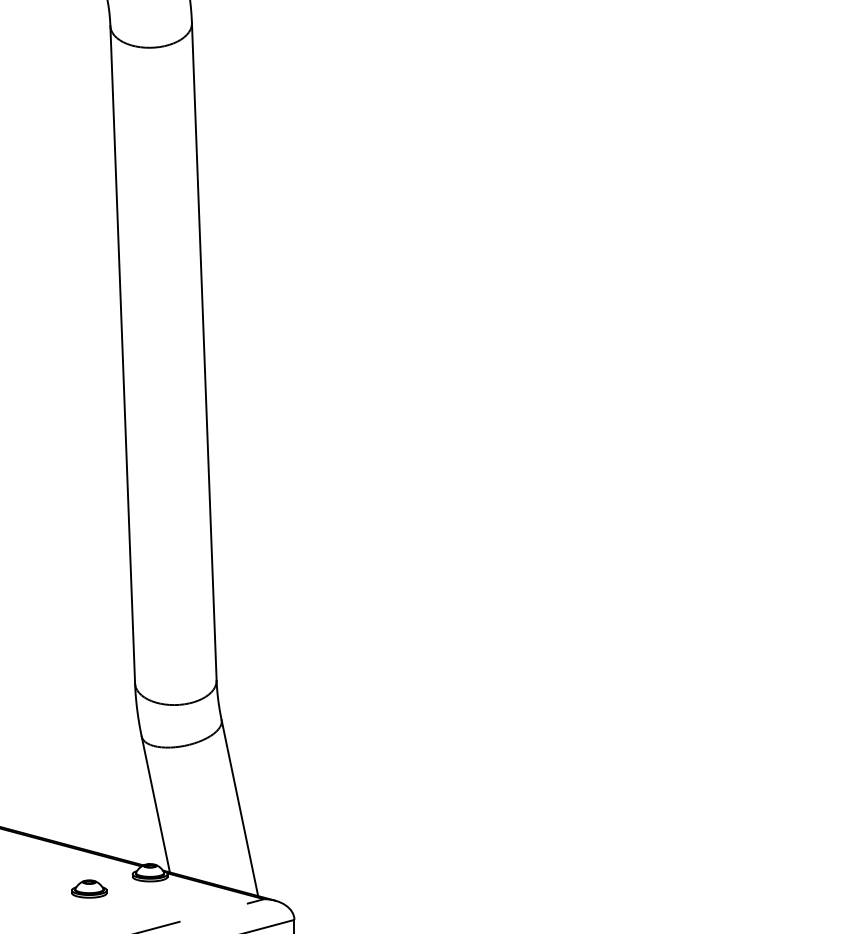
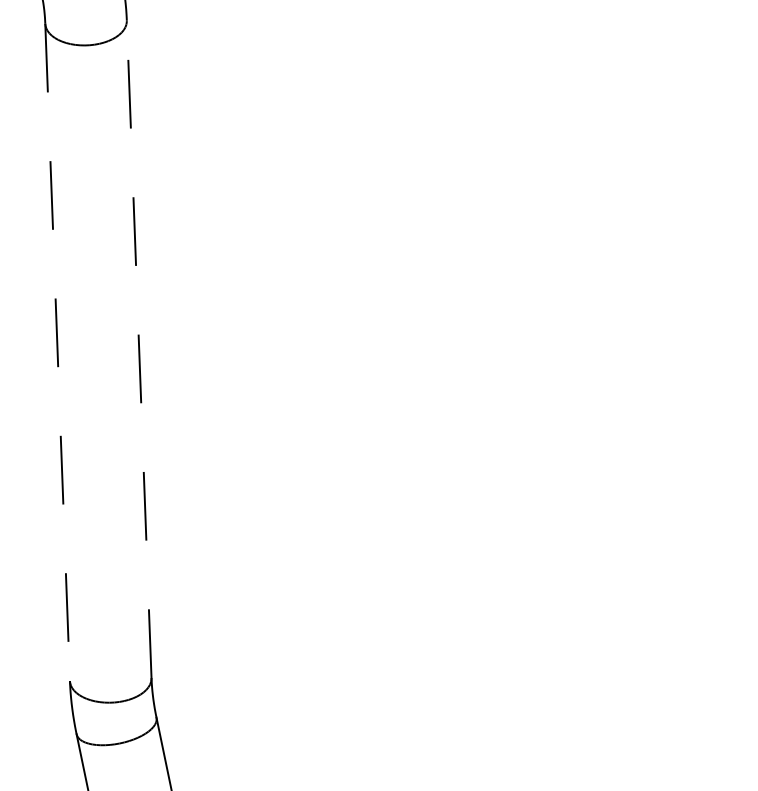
line: (204, 351) -> (139, 349), solid -> dashed
line: (122, 354) -> (57, 352), solid -> dashed

